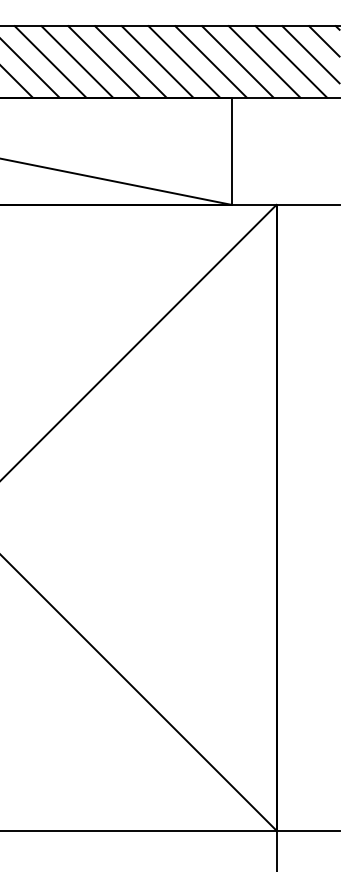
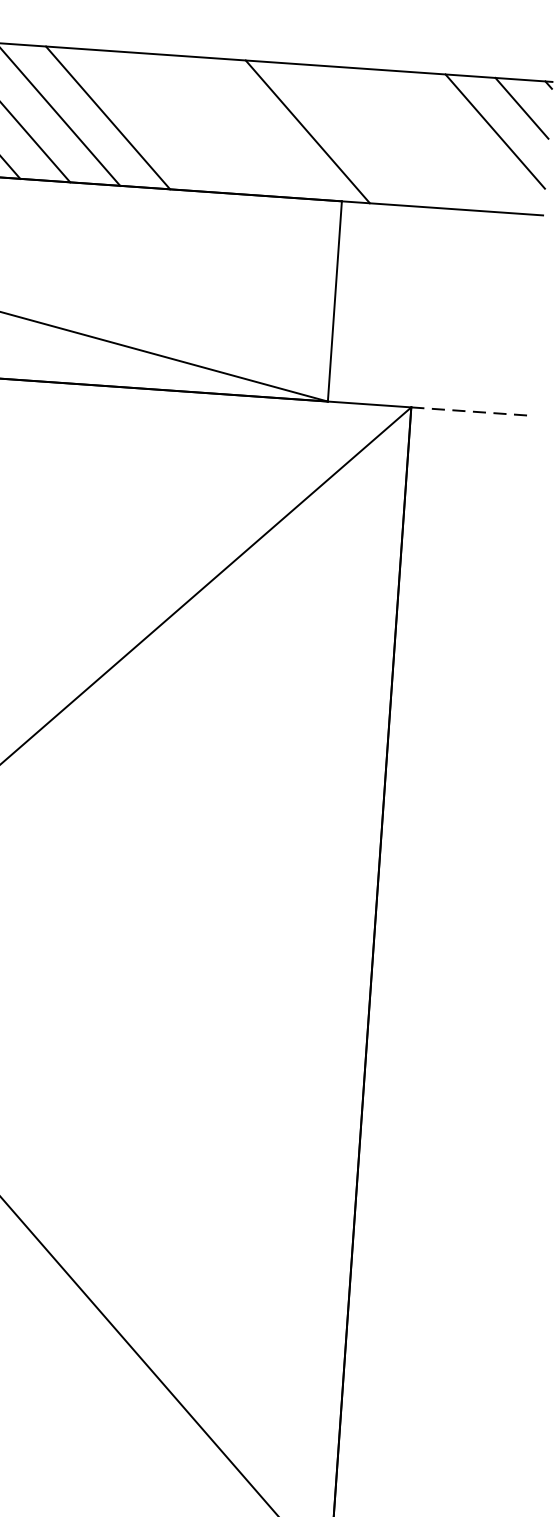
line: (130, 61) -> (157, 120), removed
line: (157, 61) -> (207, 124), removed
line: (184, 61) -> (258, 127), removed
line: (237, 61) -> (357, 134), removed
line: (264, 61) -> (407, 138), removed
line: (291, 61) -> (458, 141), removed
line: (308, 204) -> (471, 410), solid -> dashed

